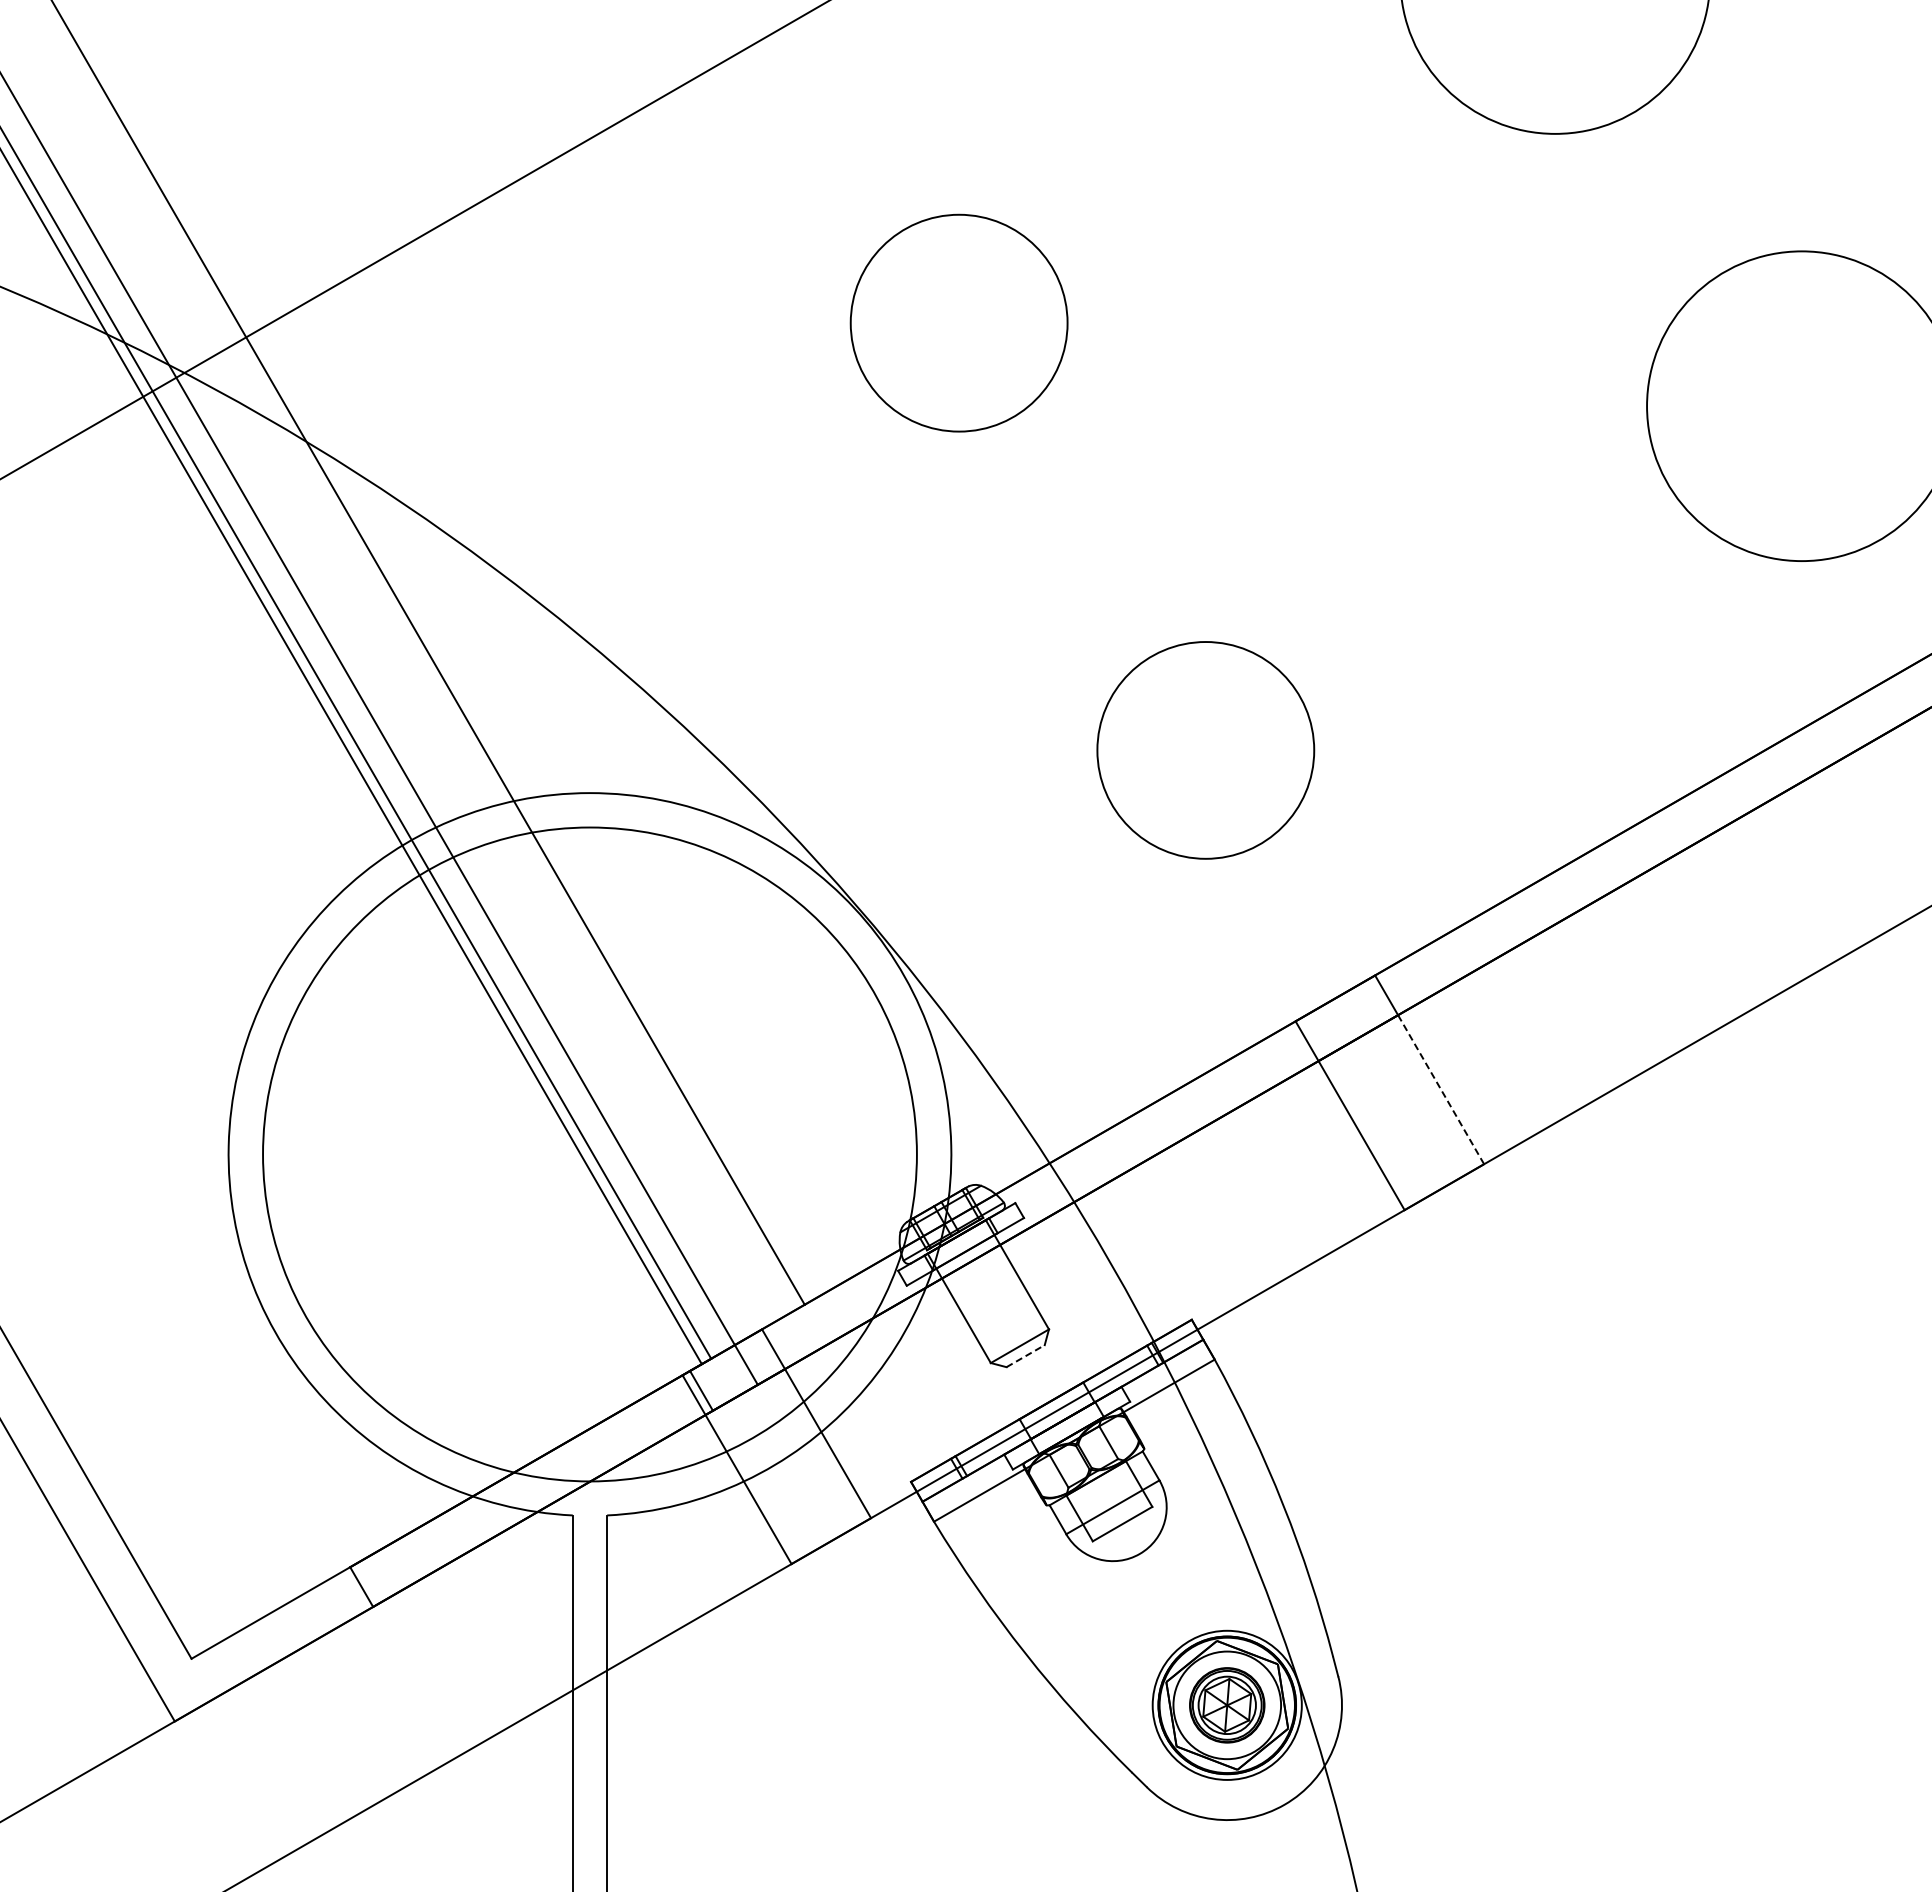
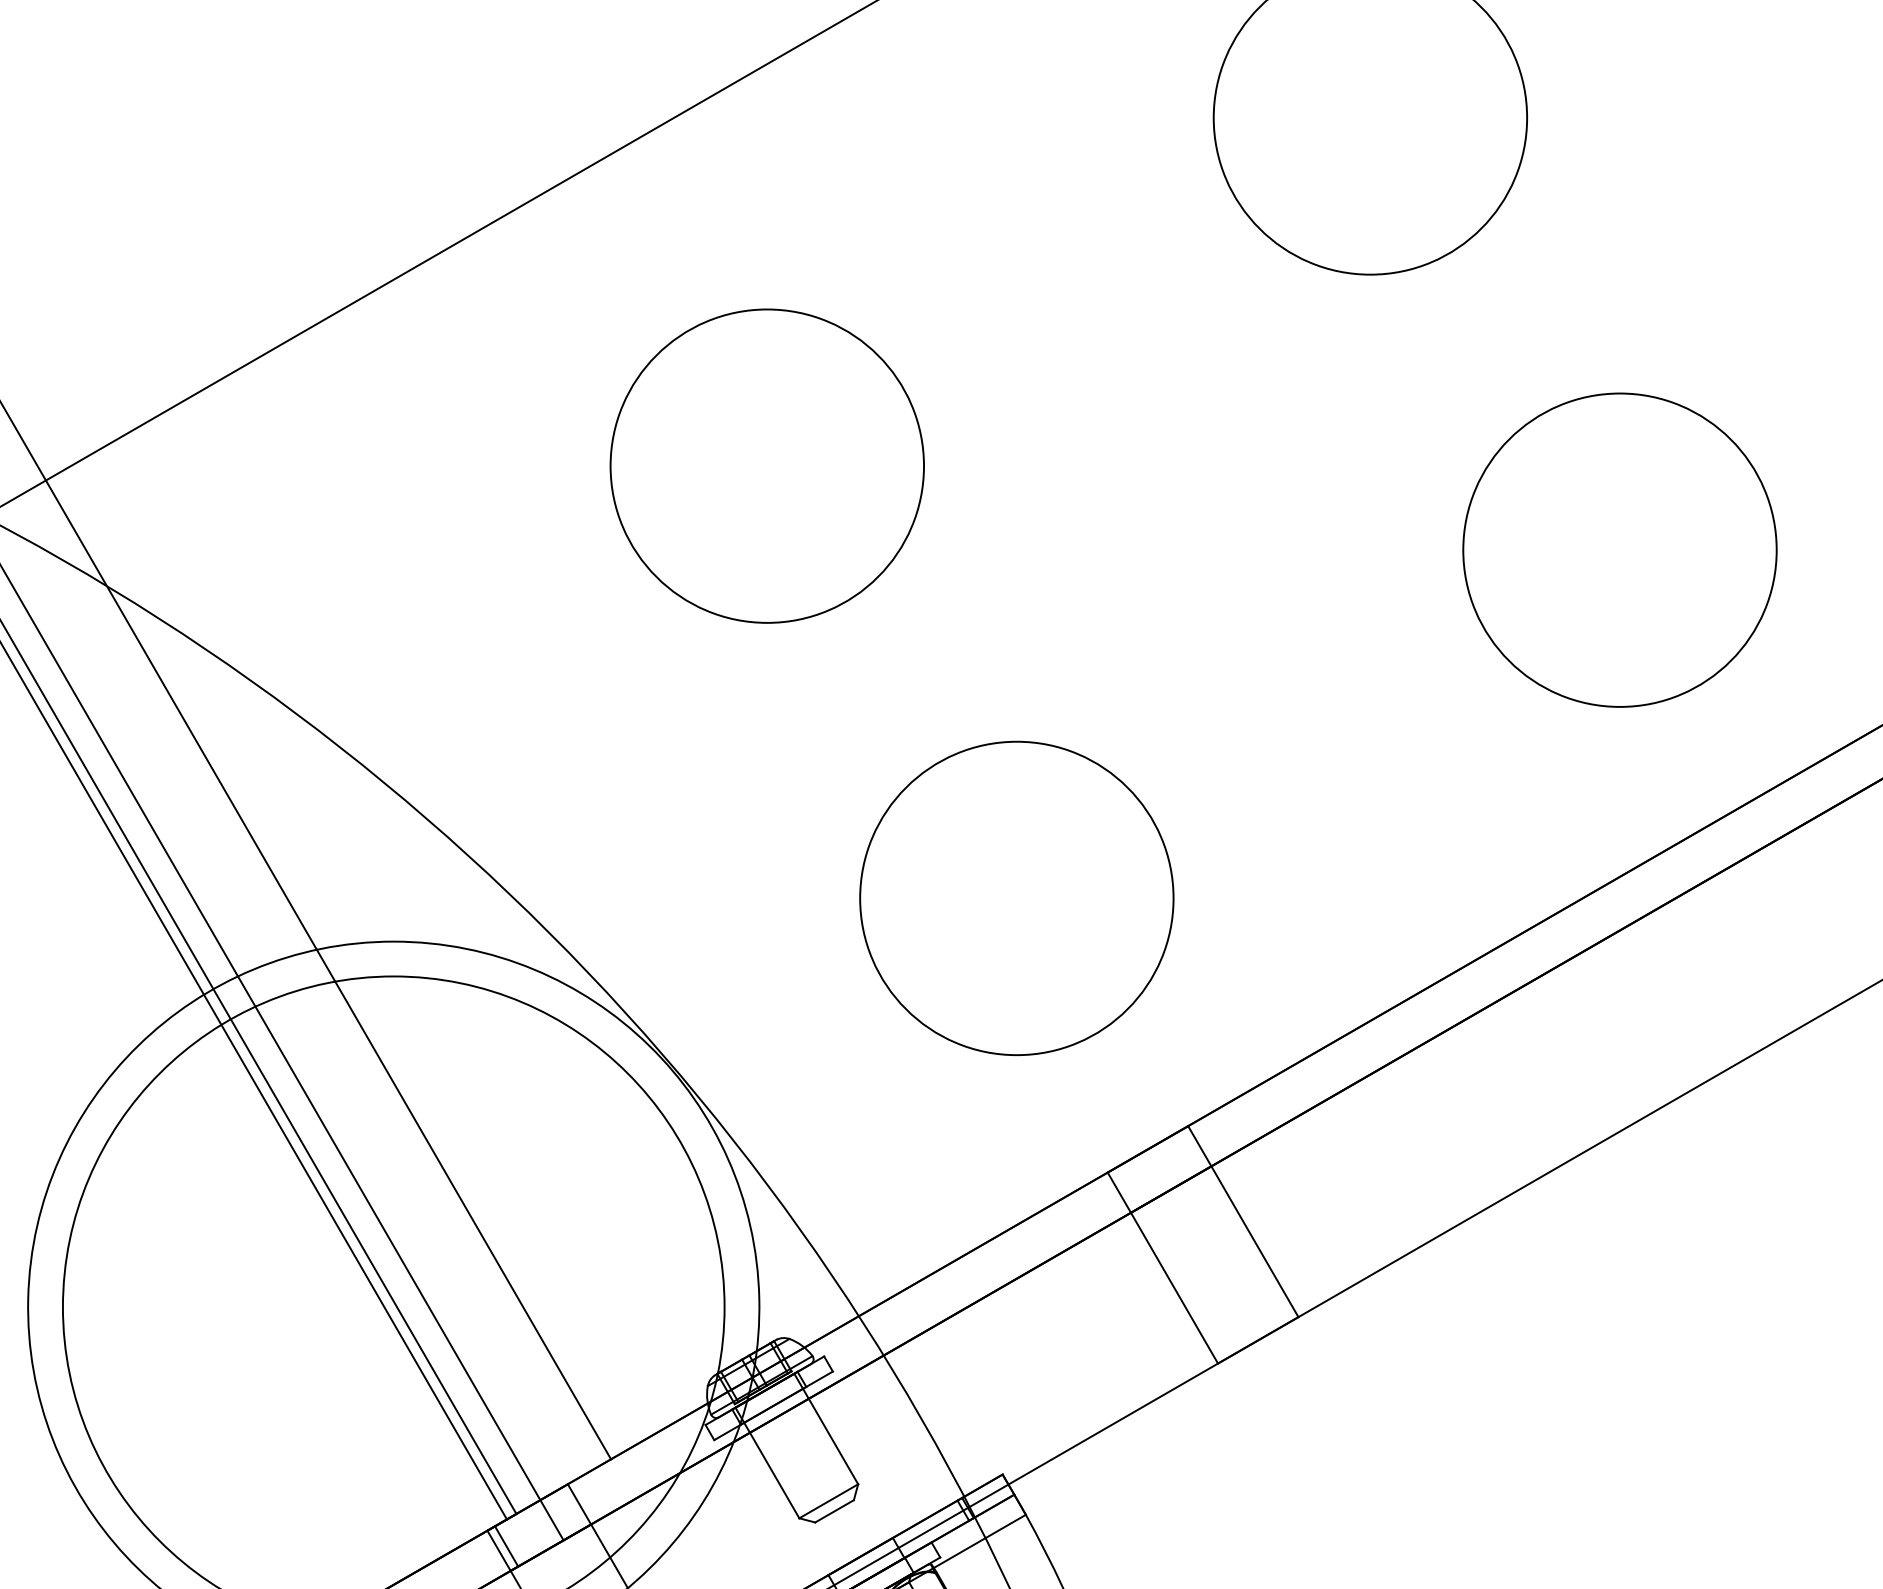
circle: (959, 323) -> (767, 466), size x1.43
circle: (1205, 750) -> (1016, 898), size x1.43
line: (1440, 1089) -> (1254, 1241), dashed -> solid
line: (1026, 1355) -> (835, 1510), dashed -> solid

